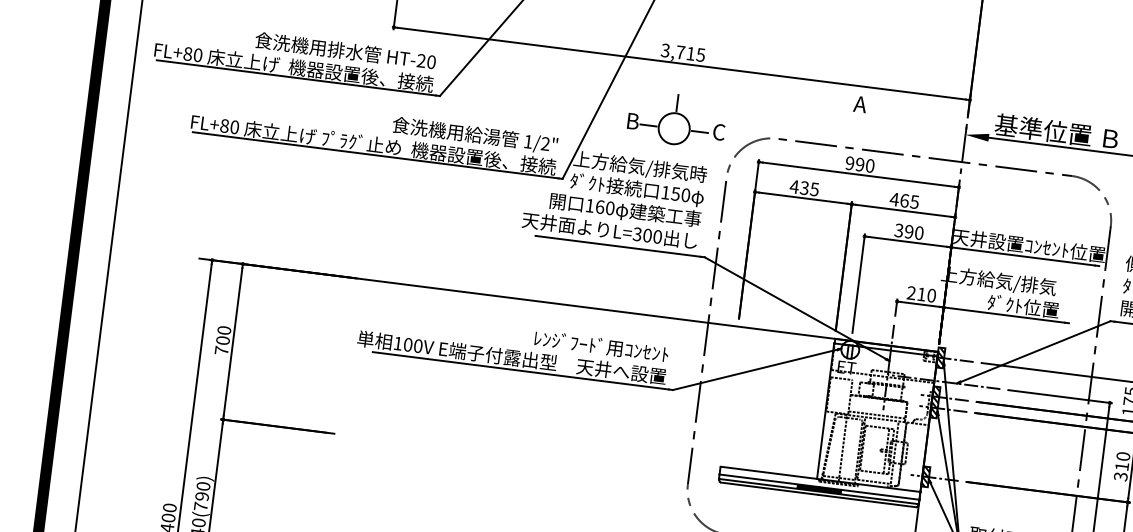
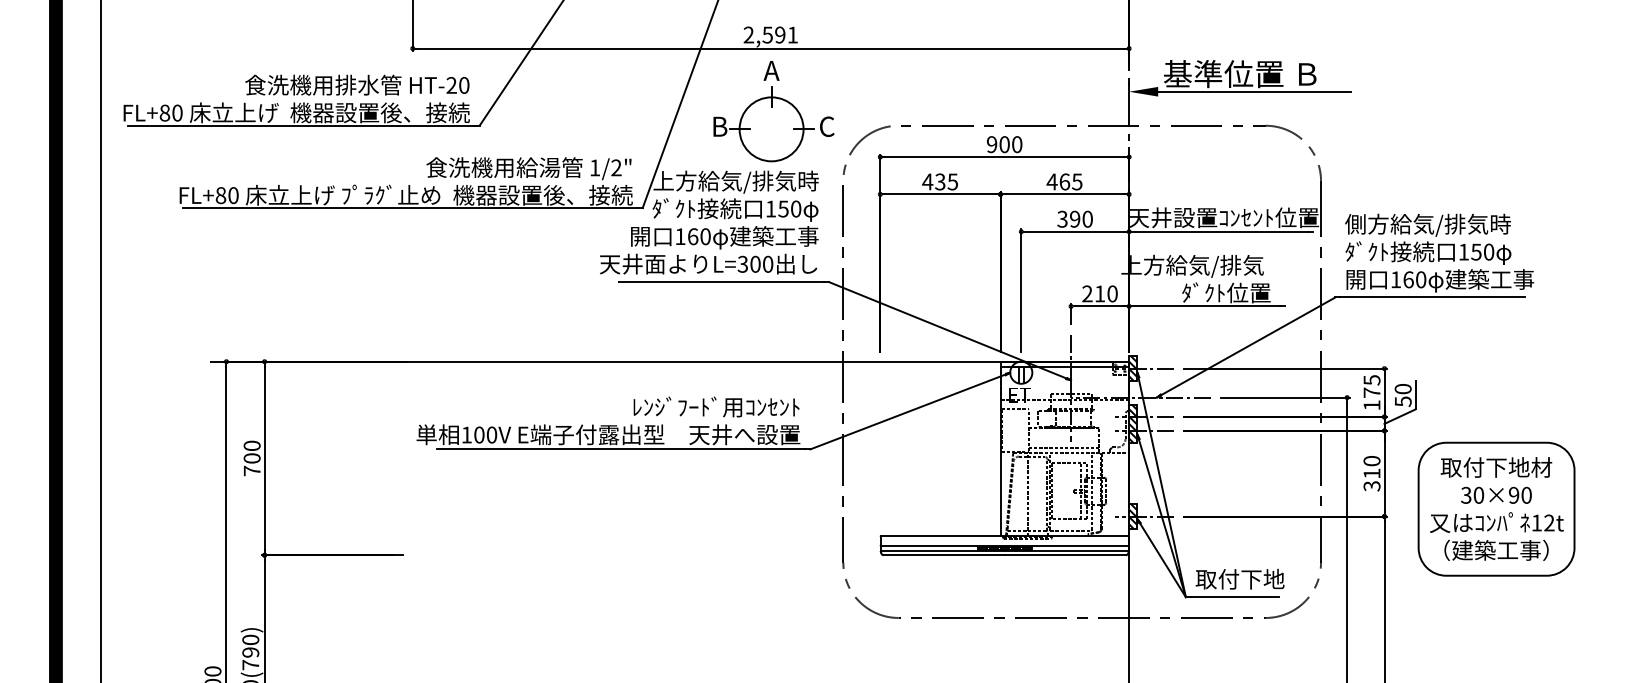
text: (682, 52) -> (770, 34), 3,715 -> 2,591
text: (860, 104) -> (771, 70), moved
circle: (674, 128) -> (771, 129), size x1.67
text: (859, 164) -> (1004, 144), 990 -> 900

